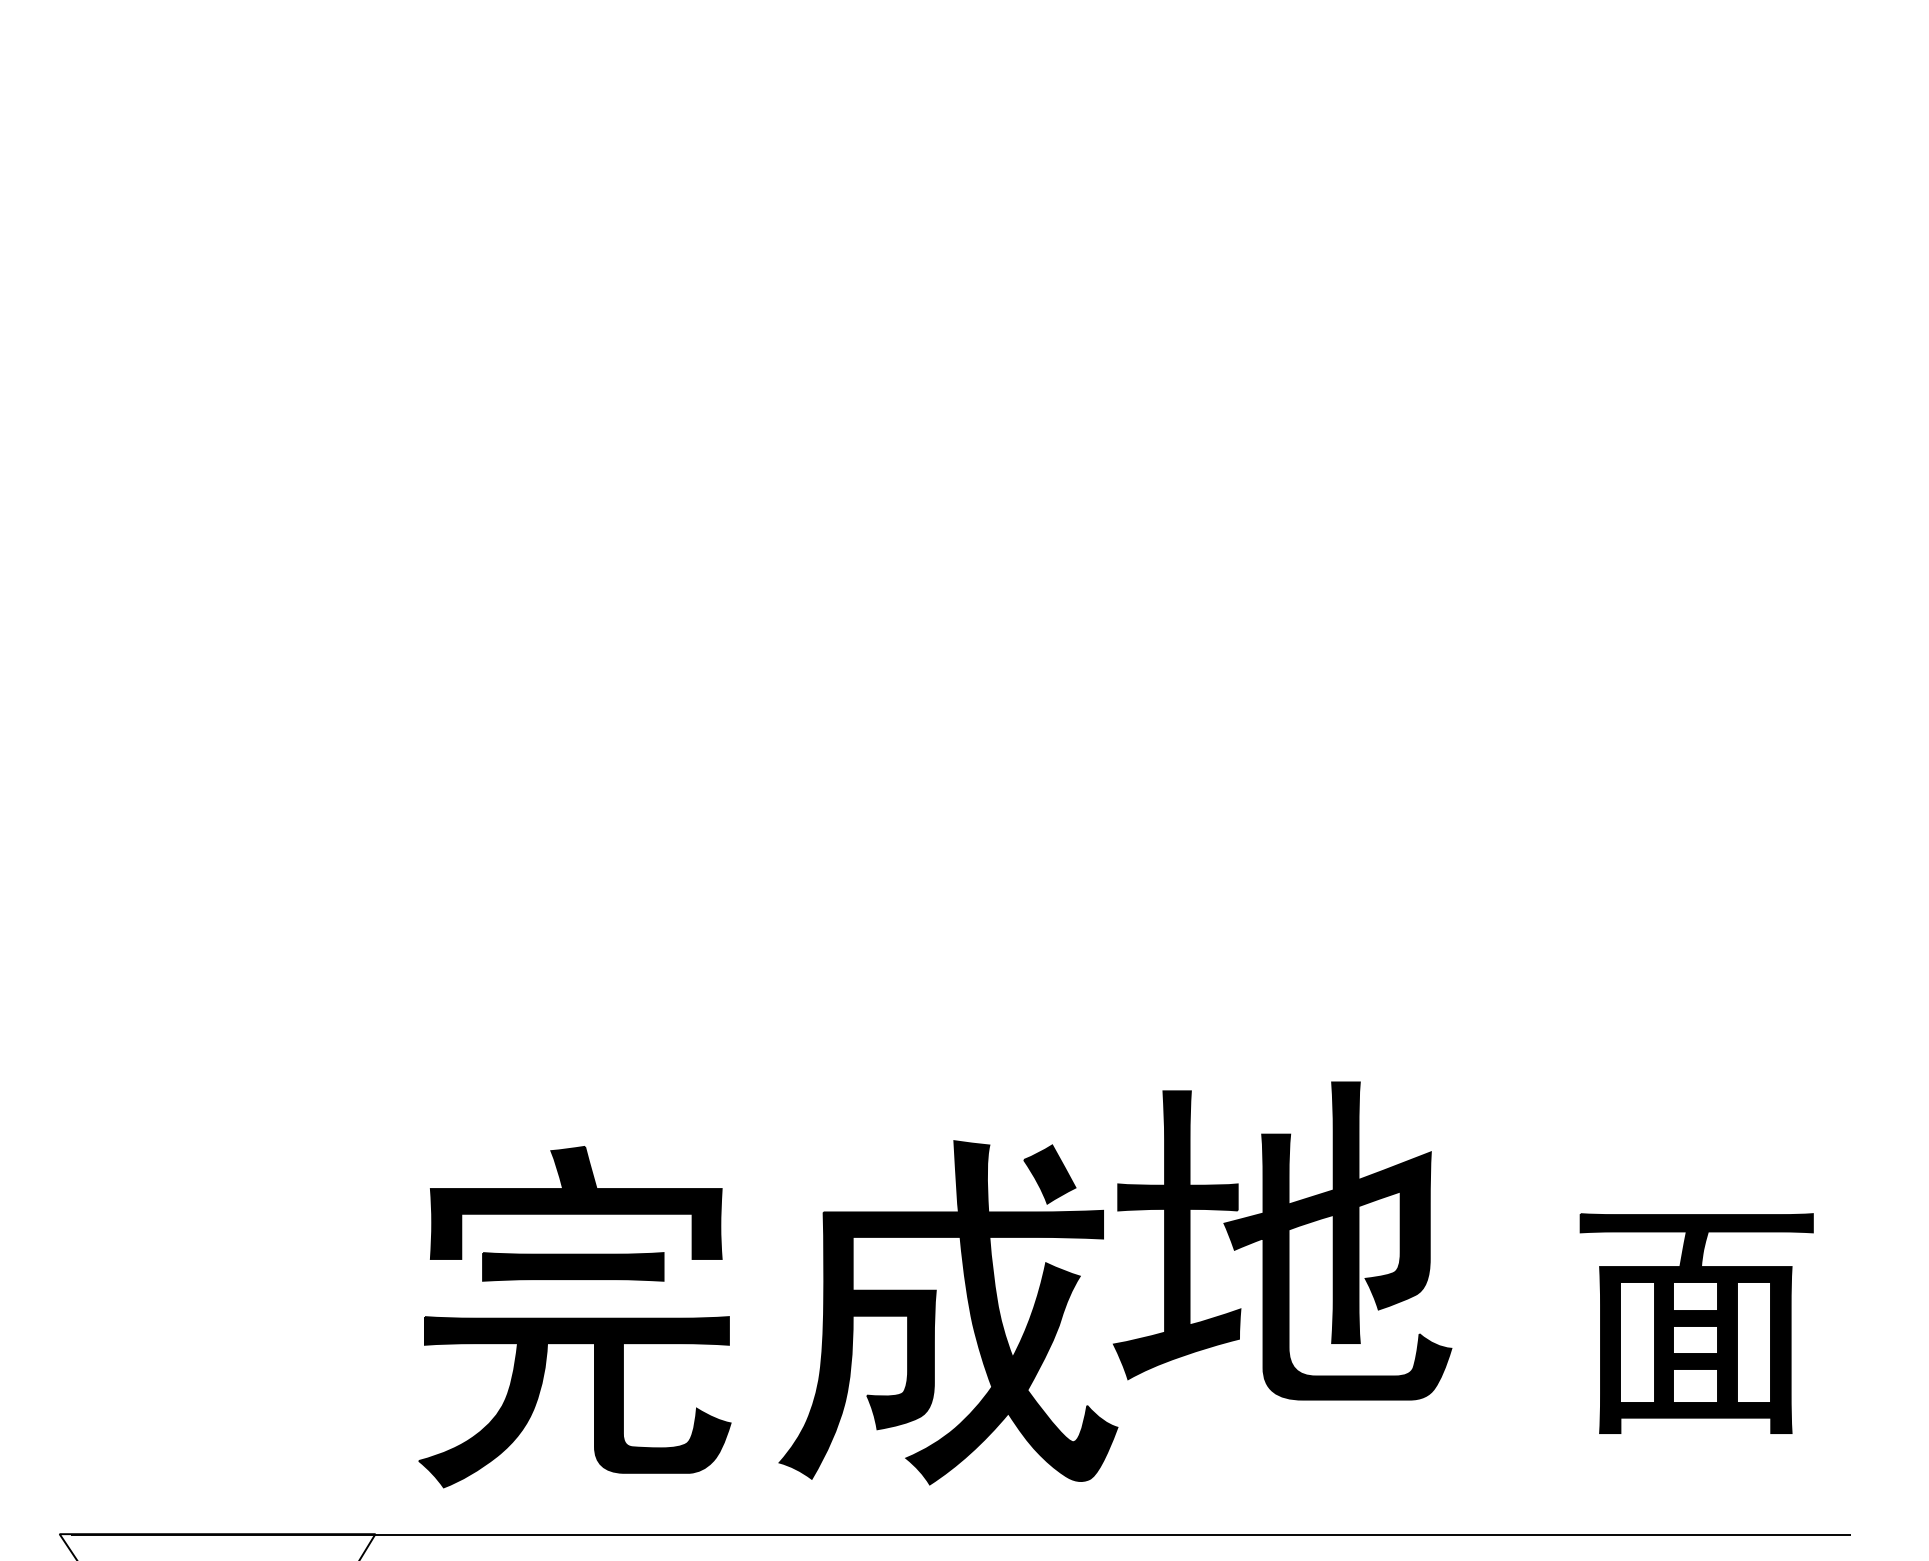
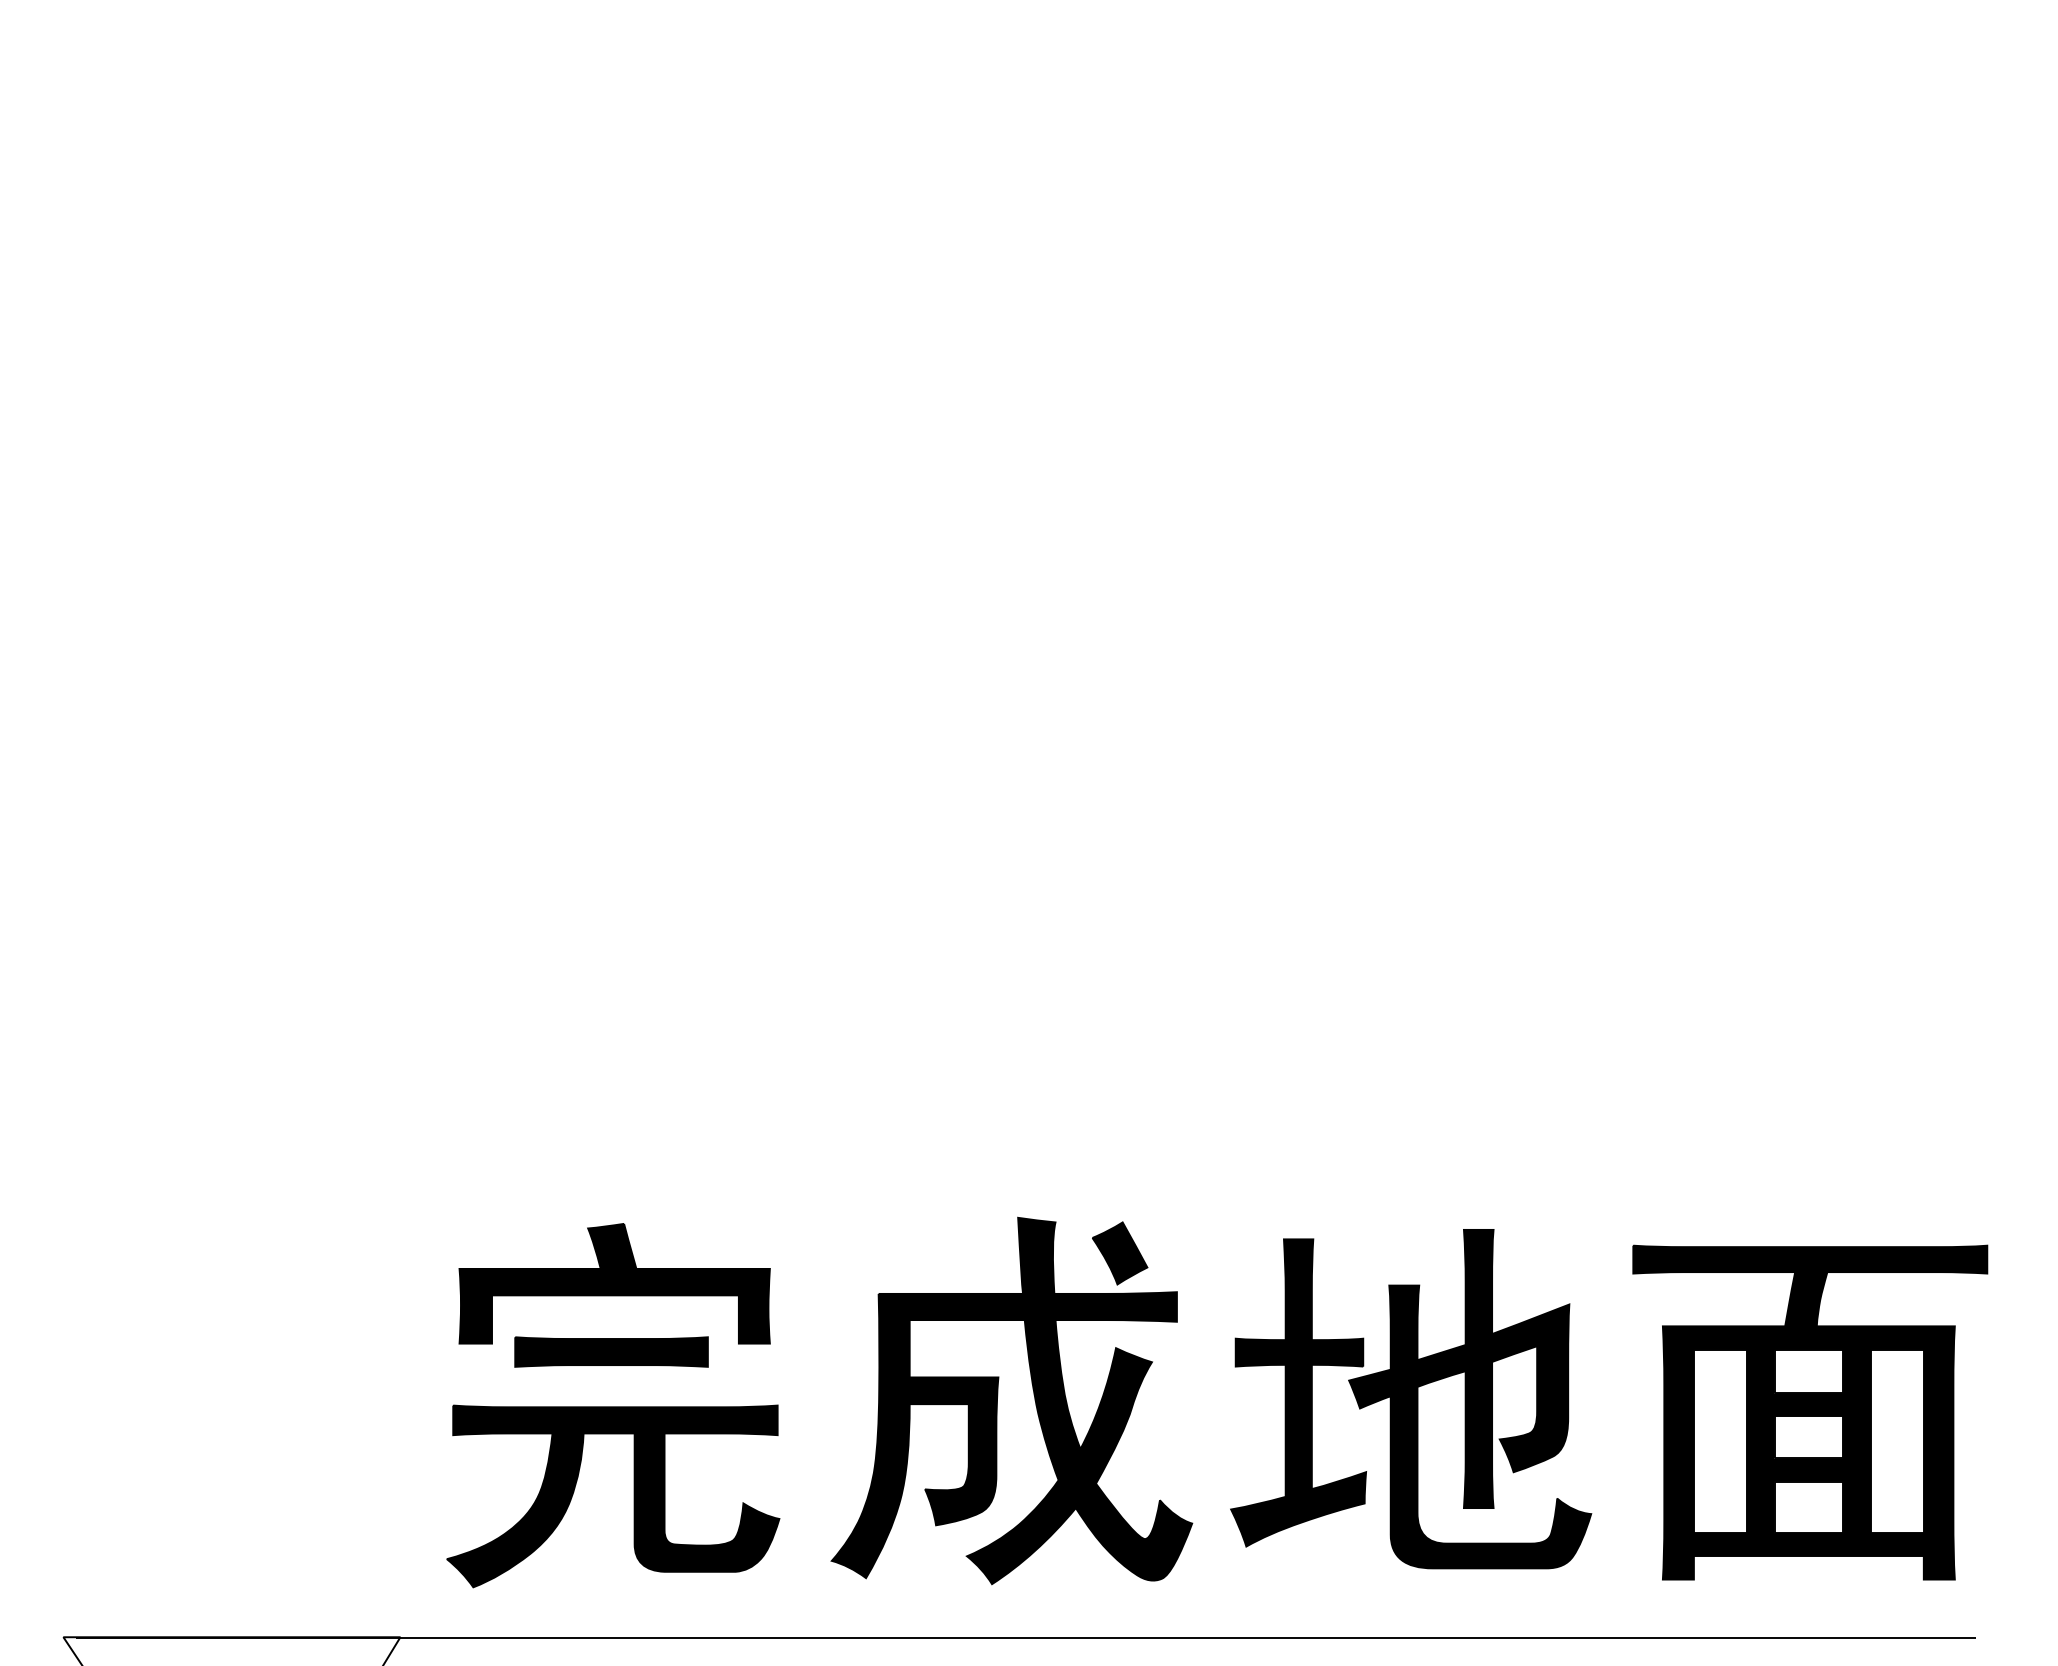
part: (1282, 1240) -> (1411, 1398), moved
part: (1696, 1323) -> (1810, 1412), size x1.43

